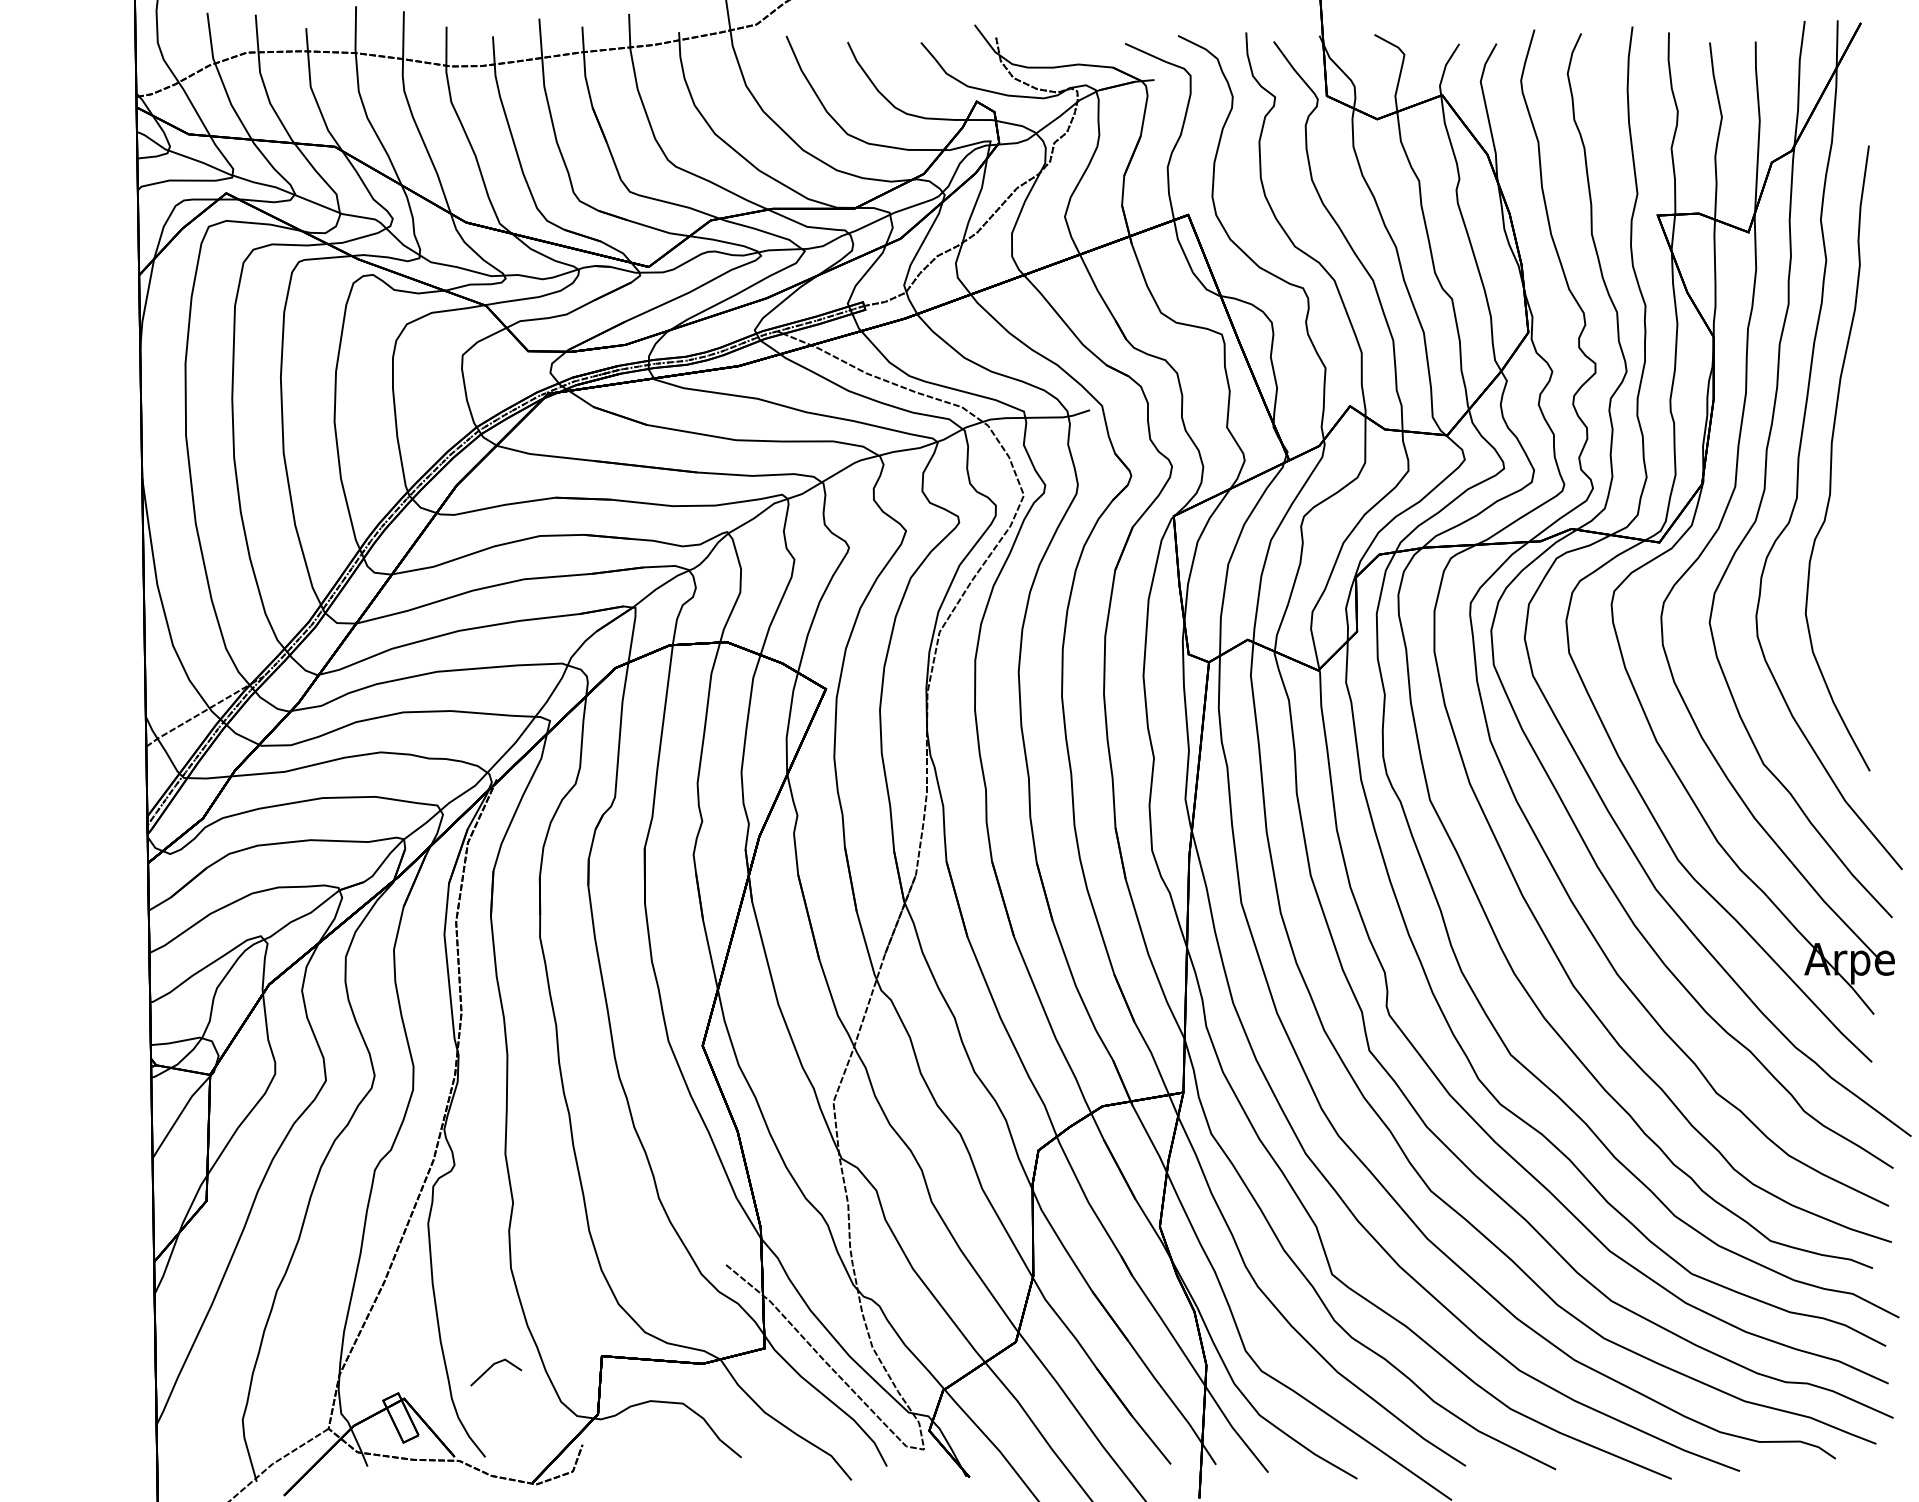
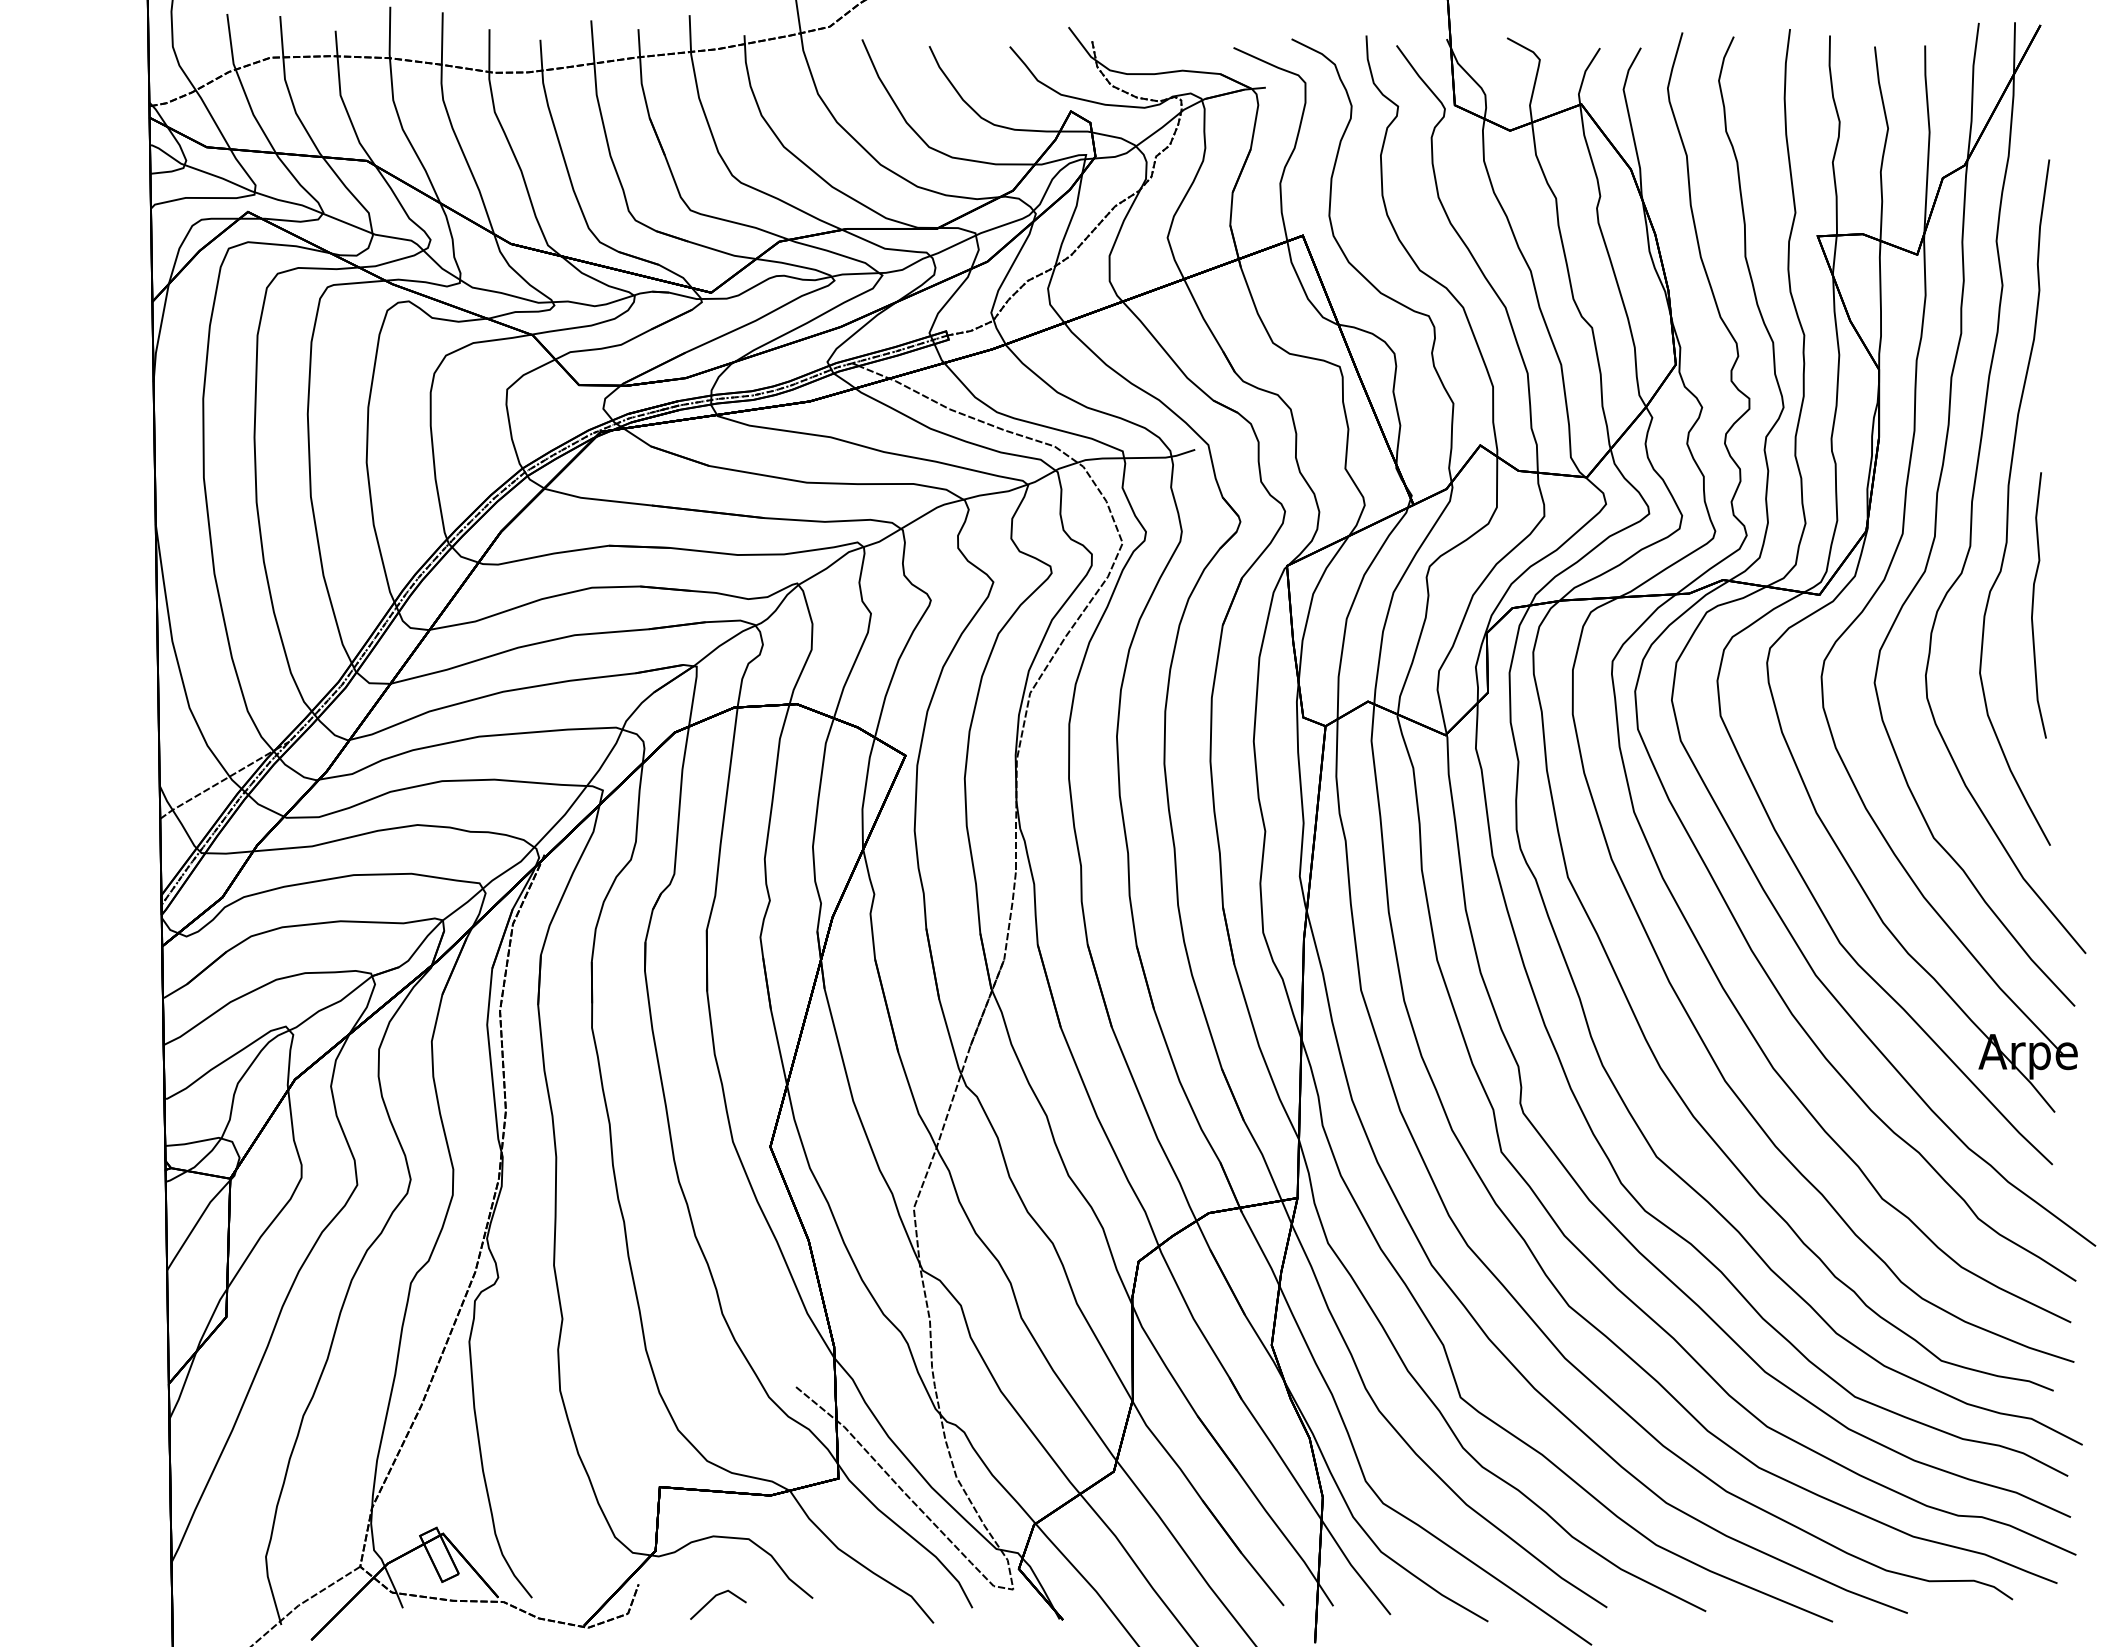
curve: (1854, 551) -> (2033, 604), added
line: (491, 1367) -> (713, 1599), moved

